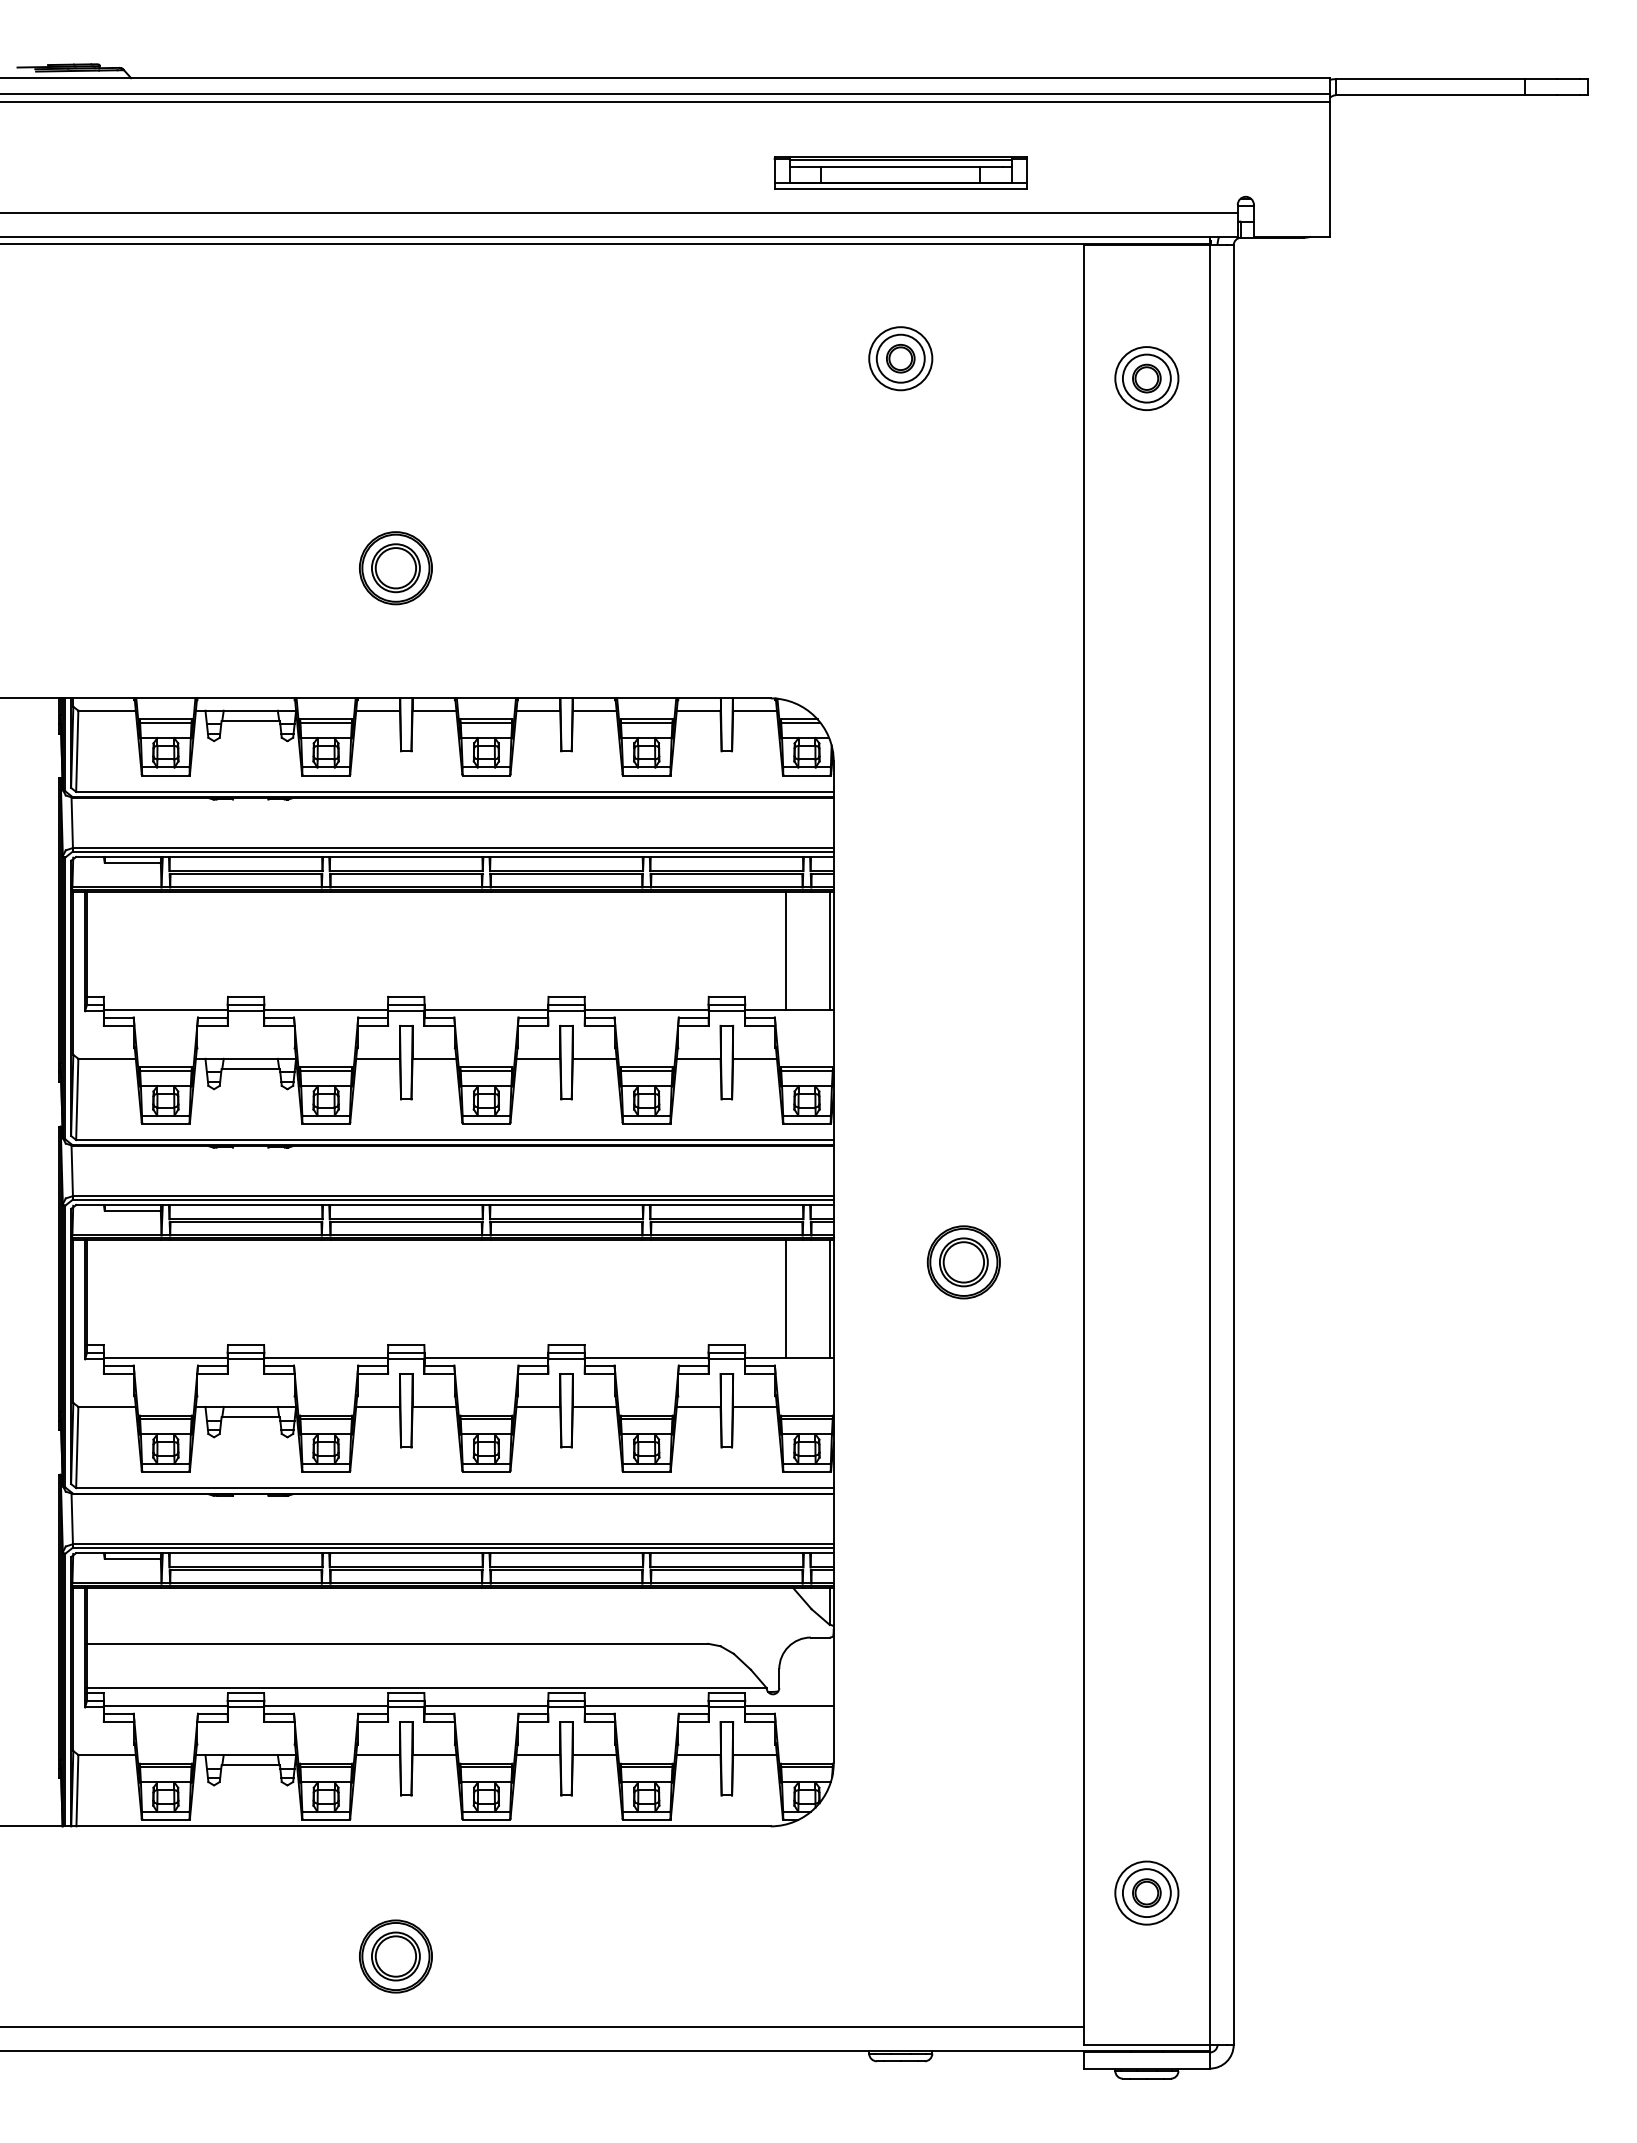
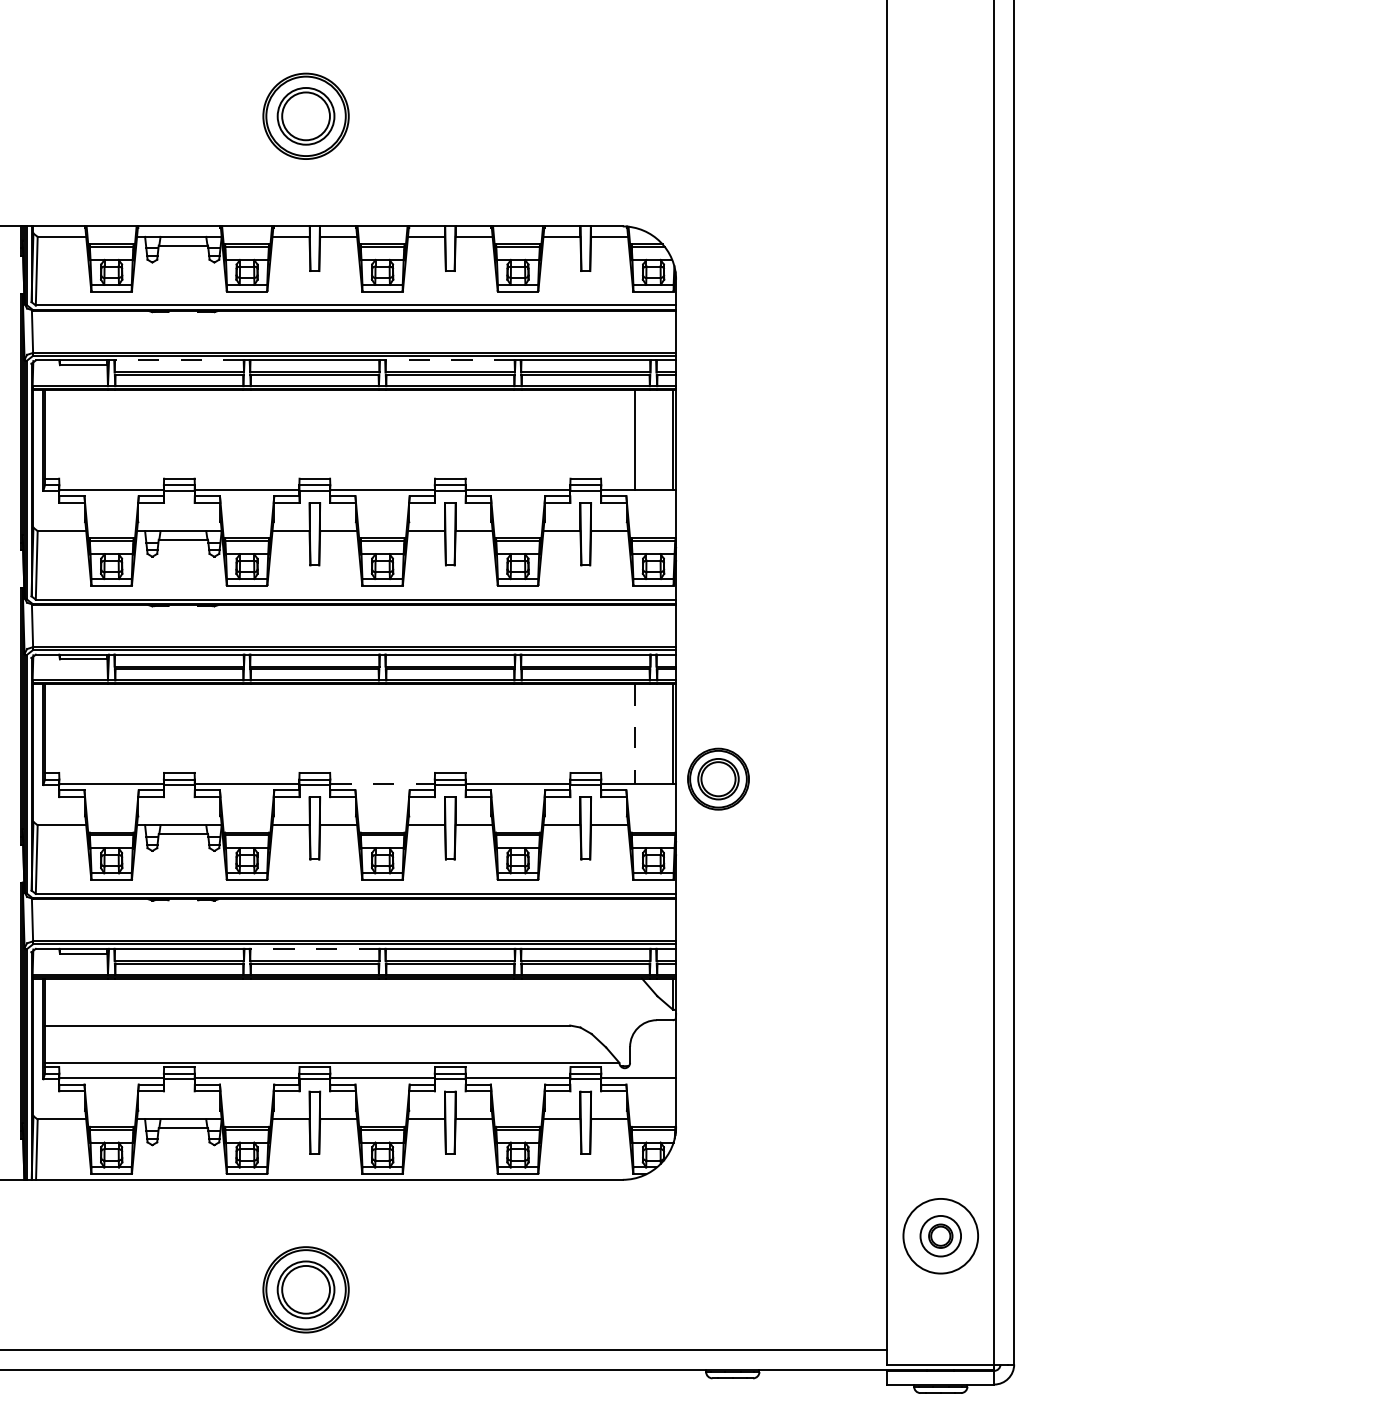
part: (395, 568) -> (305, 116), size x1.4
line: (245, 856) -> (178, 360), solid -> dashed
line: (566, 856) -> (450, 360), solid -> dashed
part: (963, 1262) -> (718, 779), moved
line: (785, 1299) -> (635, 734), solid -> dashed
line: (486, 1357) -> (382, 783), solid -> dashed
line: (405, 1553) -> (314, 949), solid -> dashed
circle: (1146, 1892) -> (940, 1235), size x1.4
part: (395, 1956) -> (305, 1289), size x1.4

